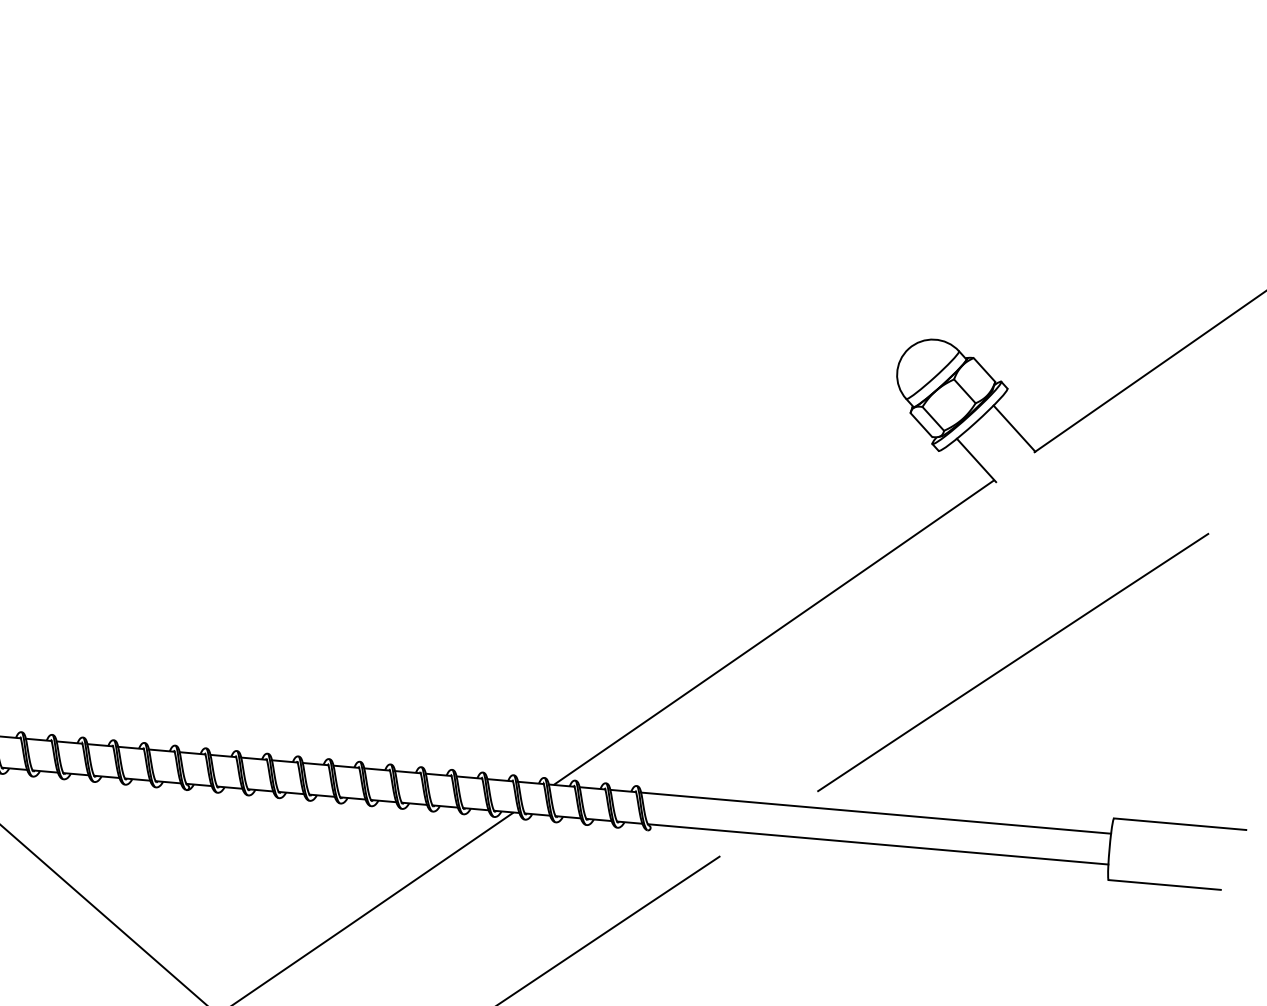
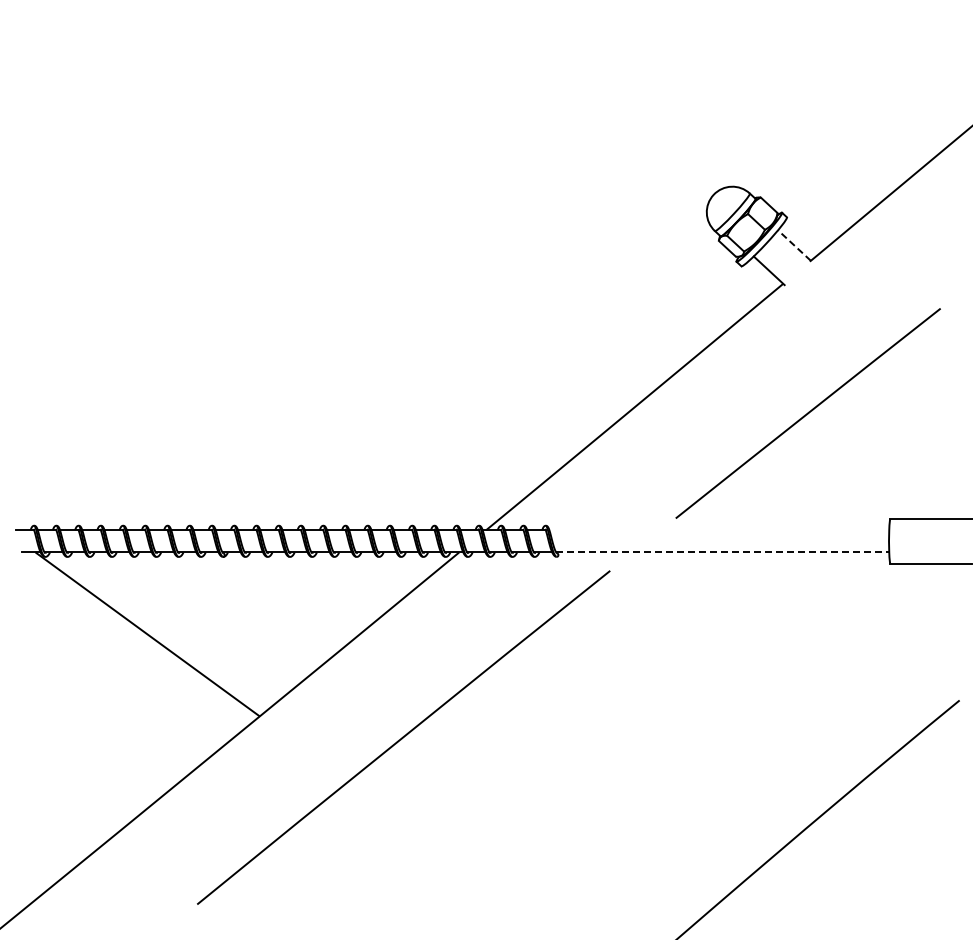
line: (1014, 428) -> (794, 245), solid -> dashed
line: (876, 813) -> (719, 530), removed
line: (877, 844) -> (722, 552), solid -> dashed

